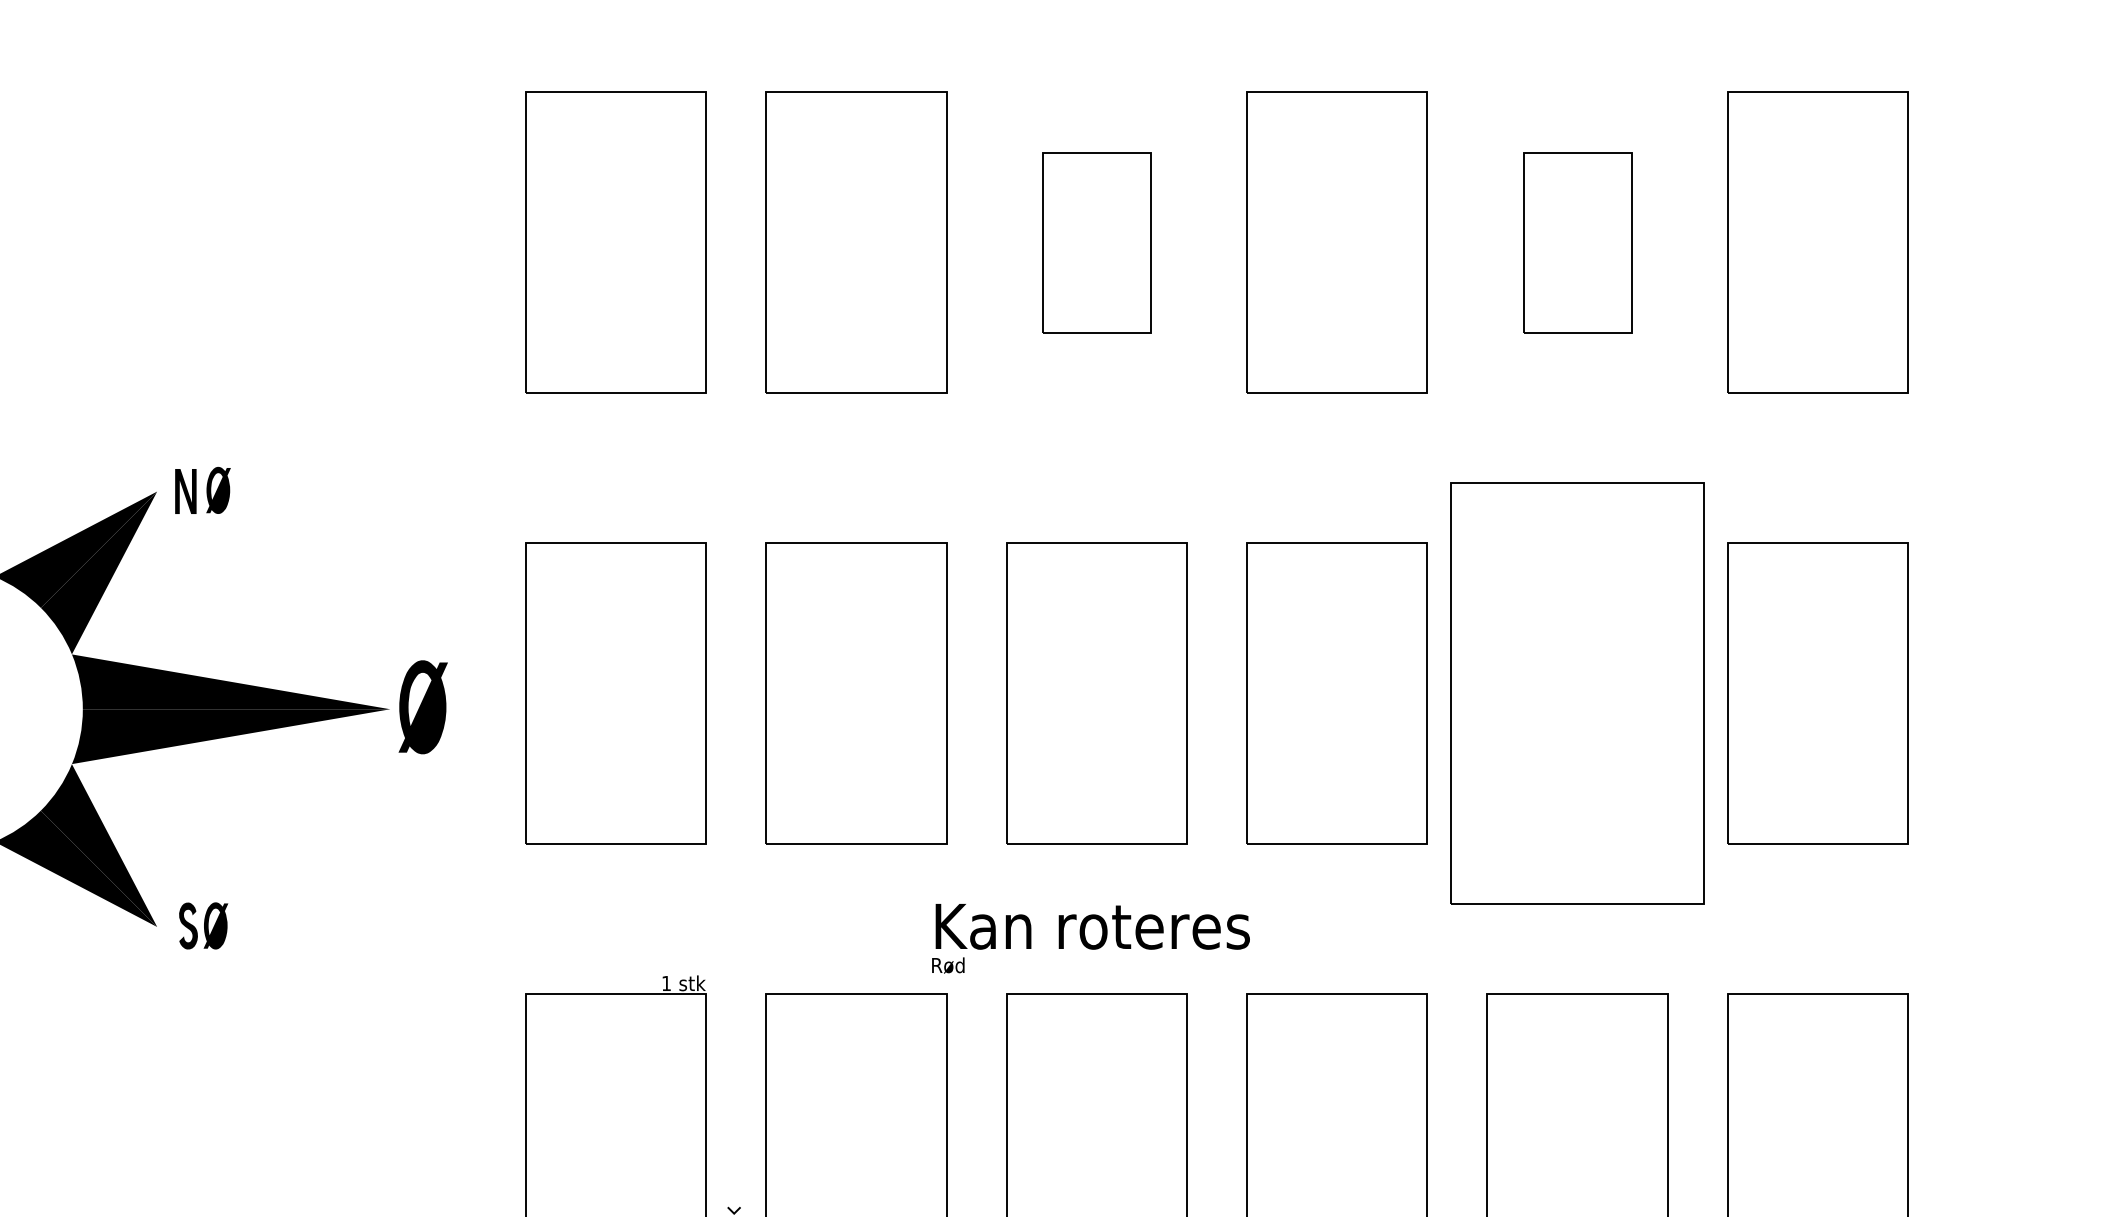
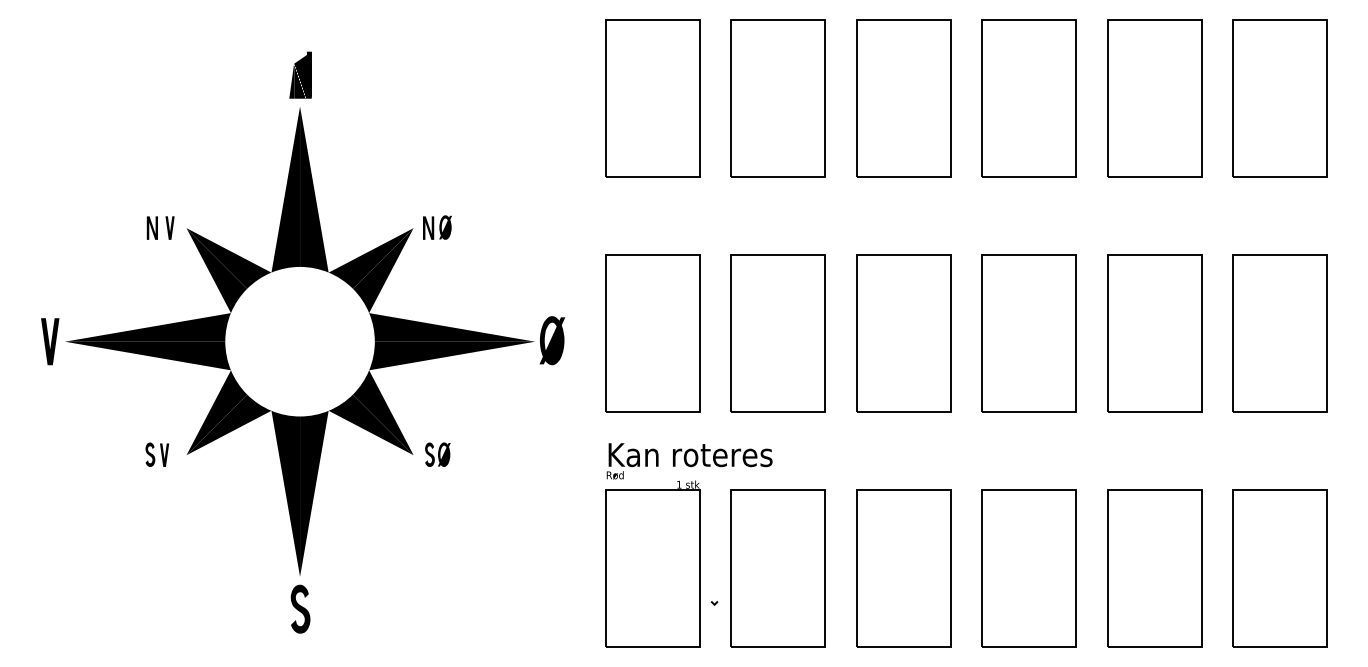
part: (1096, 242) -> (903, 98), size x1.67
part: (1577, 242) -> (1154, 98), size x1.67
part: (1577, 693) -> (1154, 333), size x0.71
text: (1090, 938) -> (689, 461), moved

